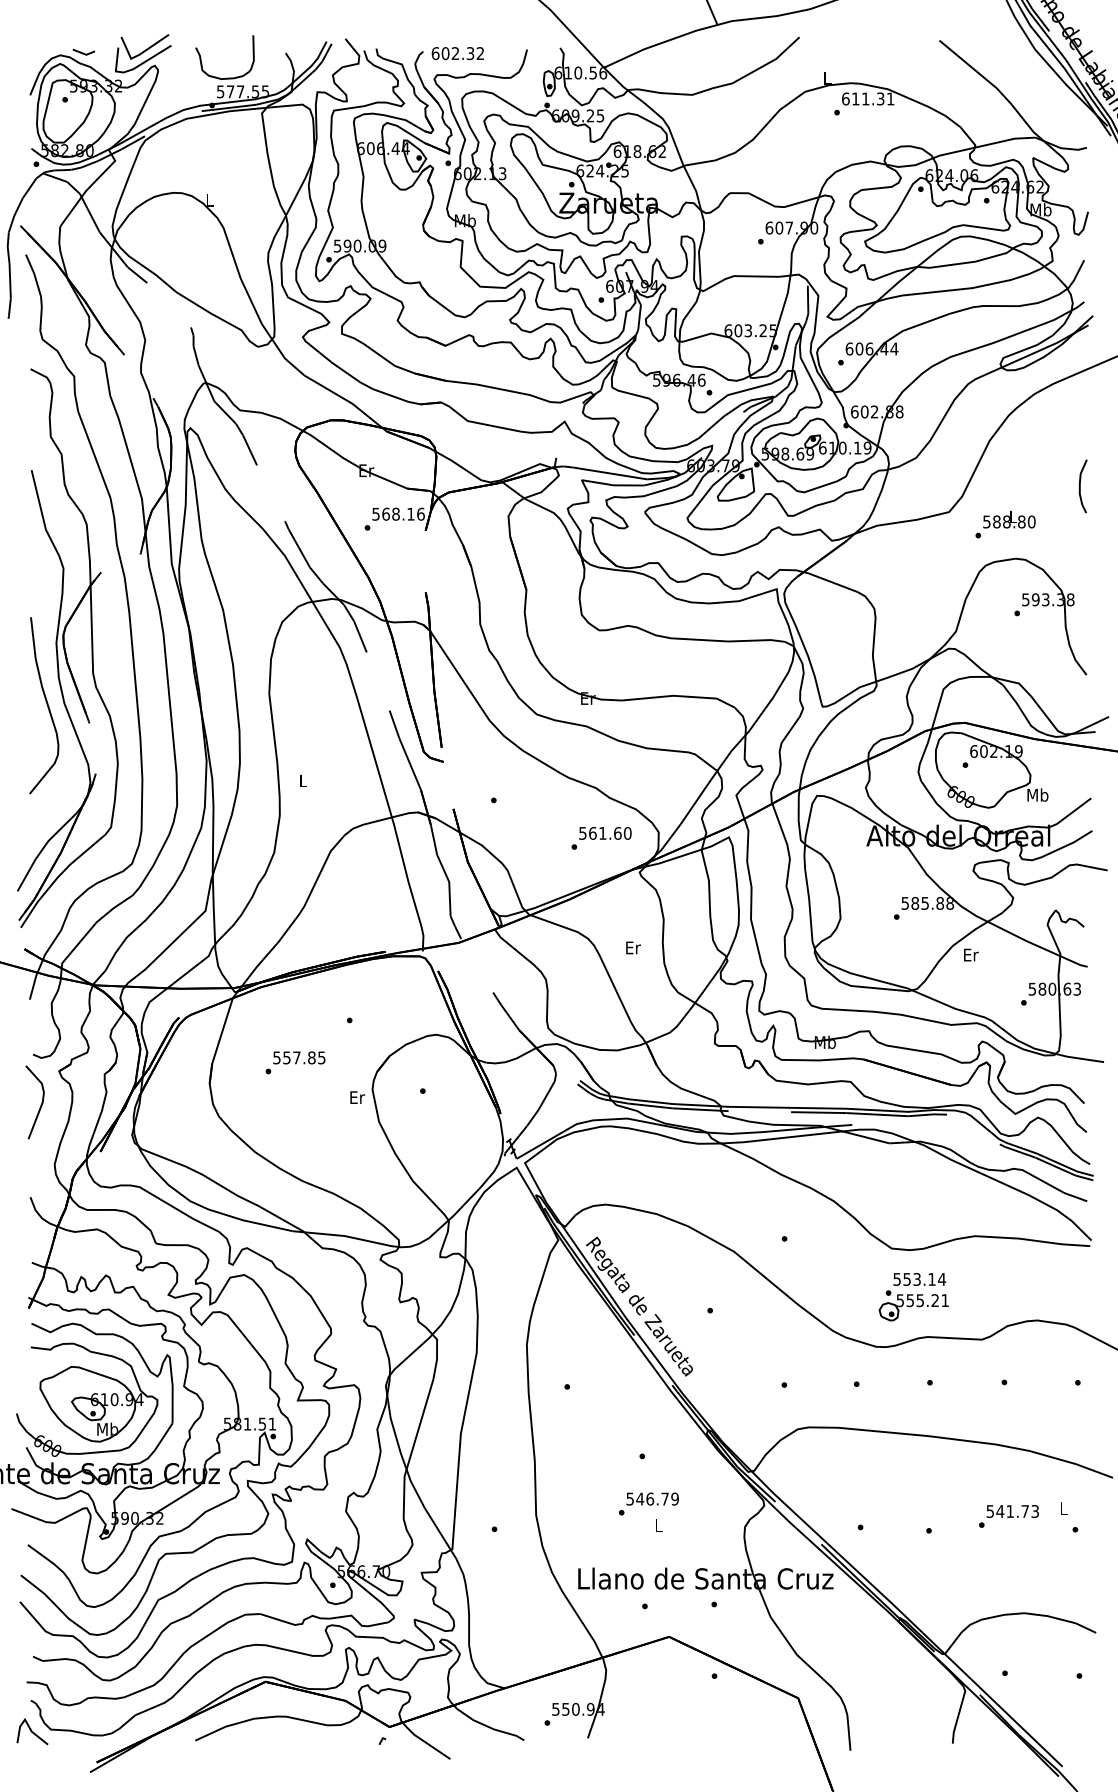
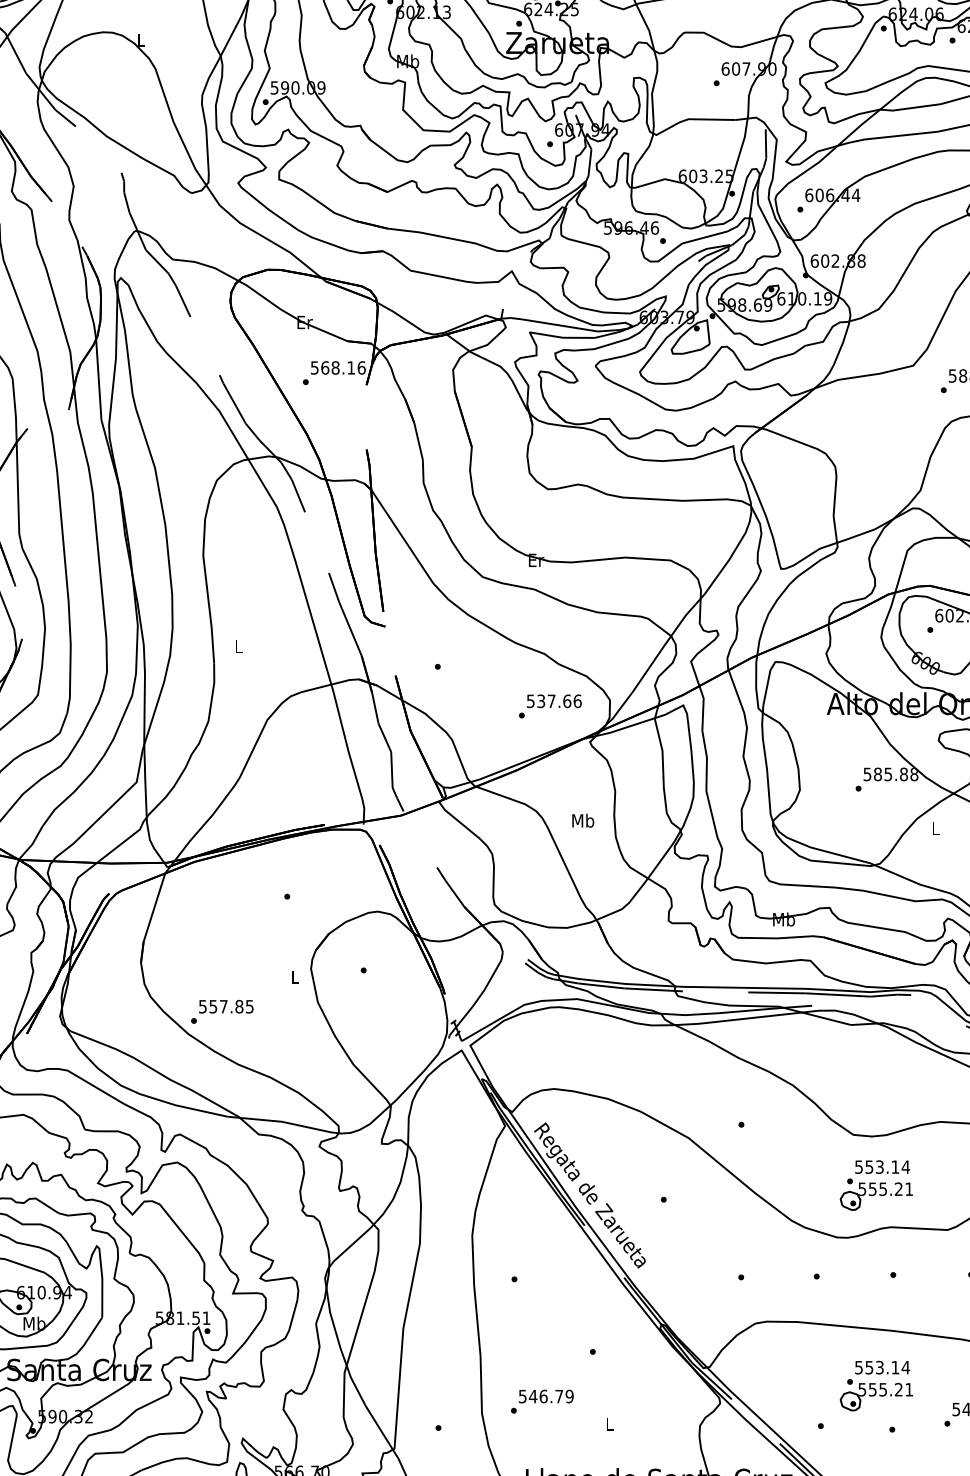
text: (610, 832) -> (559, 700), 561.60 -> 537.66
text: (632, 947) -> (582, 820), Er -> Mb
text: (971, 954) -> (936, 827), Er -> L
text: (295, 1062) -> (222, 1011), moved
text: (357, 1097) -> (295, 977), Er -> L
part: (913, 1489) -> (876, 1386), added
text: (648, 1503) -> (541, 1401), moved

